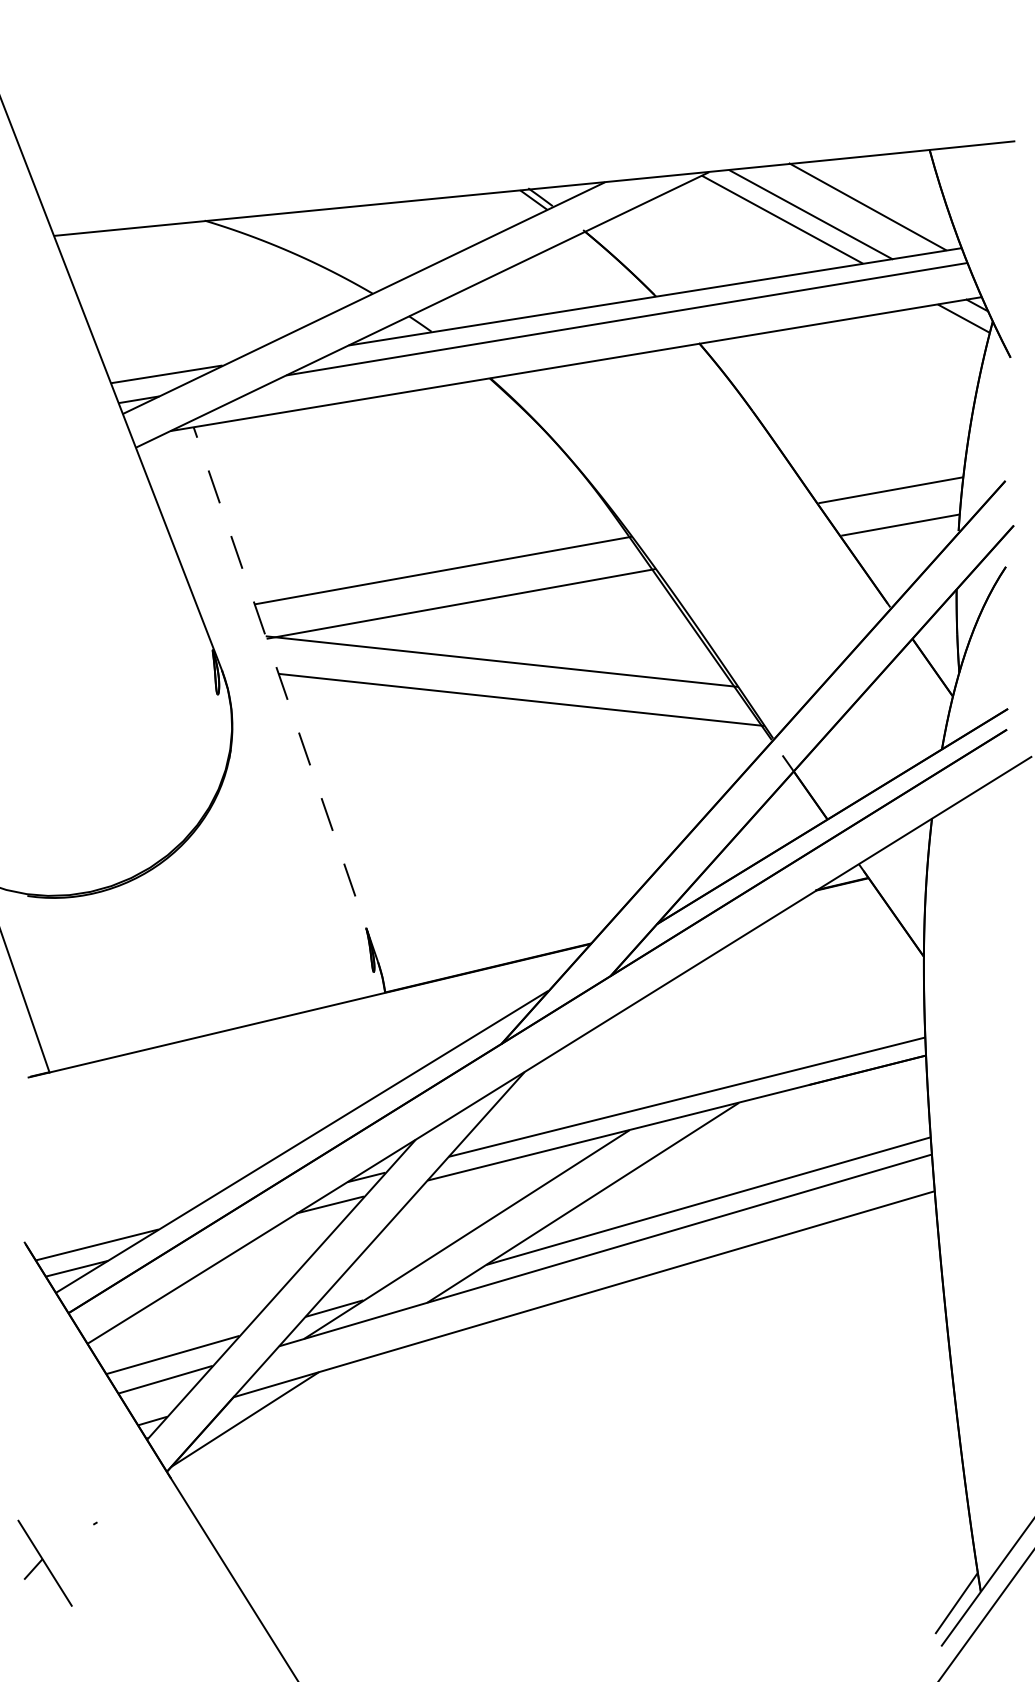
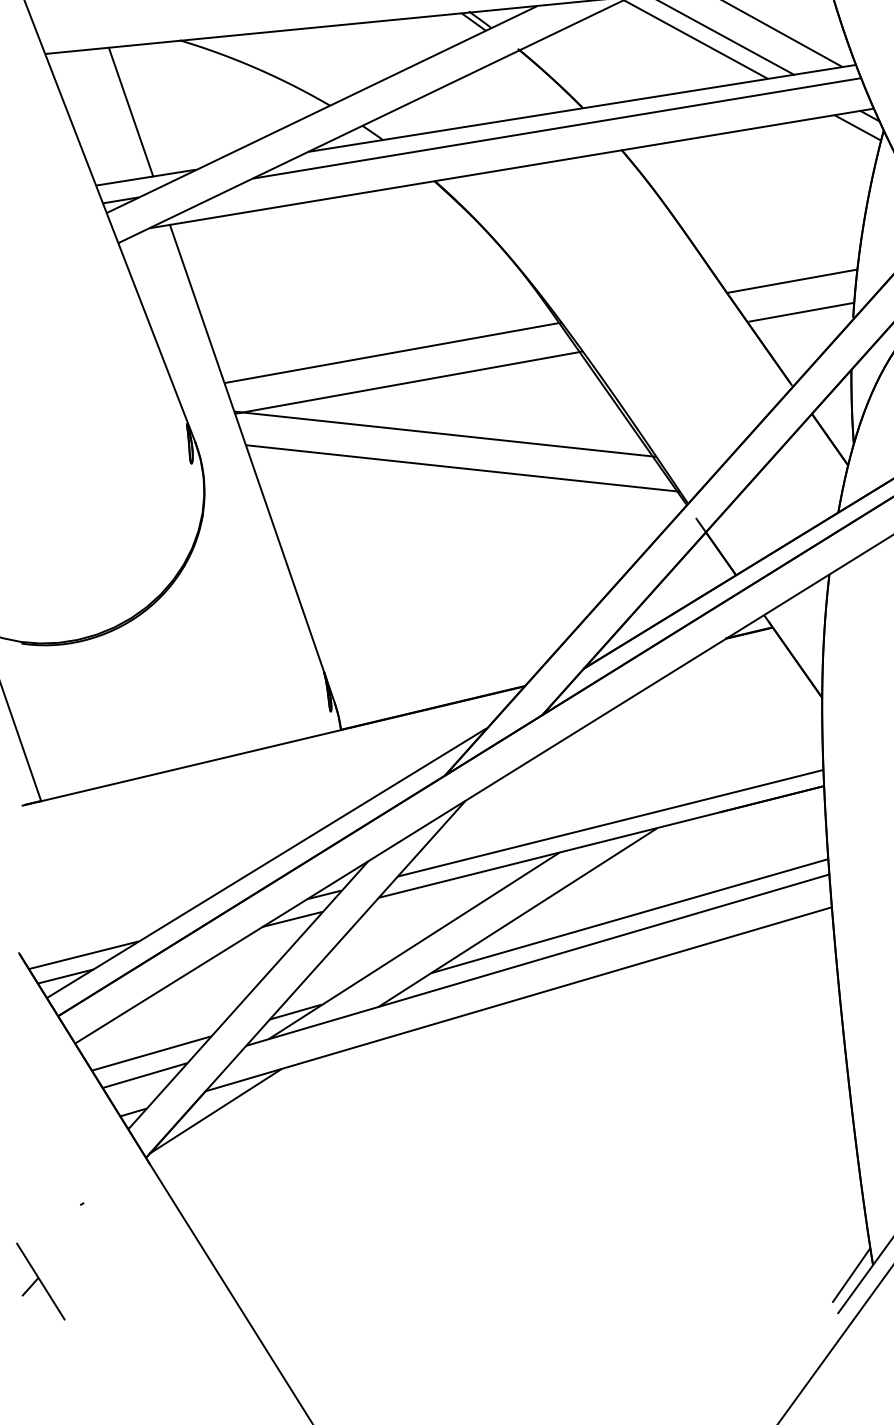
line: (149, 301) -> (130, 112), added
line: (285, 694) -> (251, 463), dashed -> solid
part: (44, 1562) -> (40, 1280), moved

